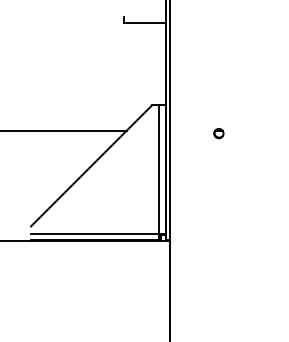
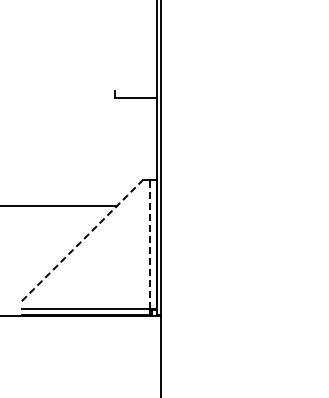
part: (218, 132) -> (209, 207), removed
line: (91, 165) -> (82, 240), solid -> dashed
line: (159, 168) -> (150, 243), solid -> dashed

